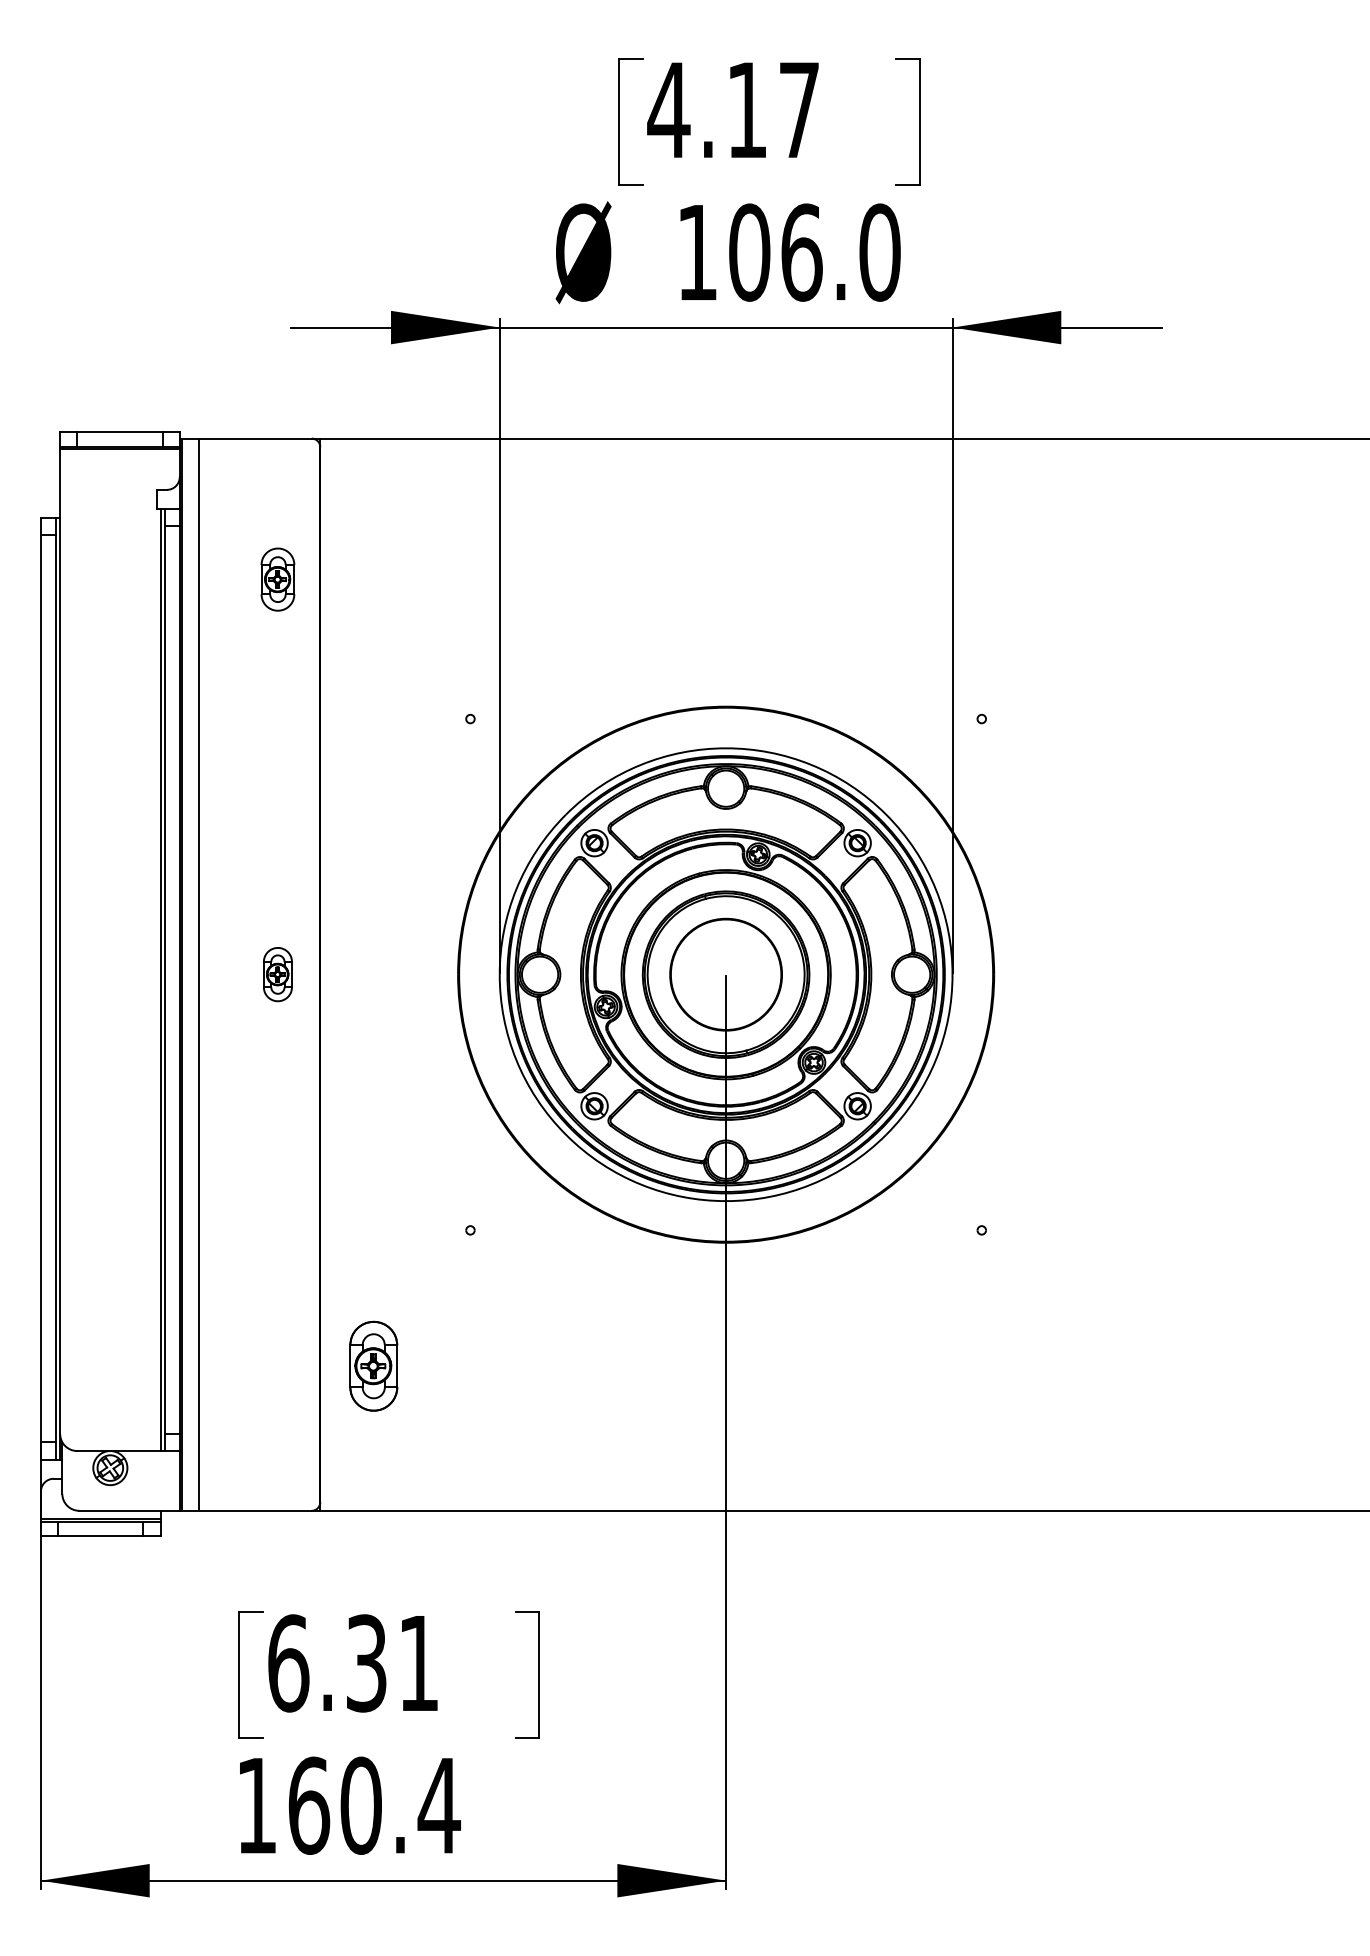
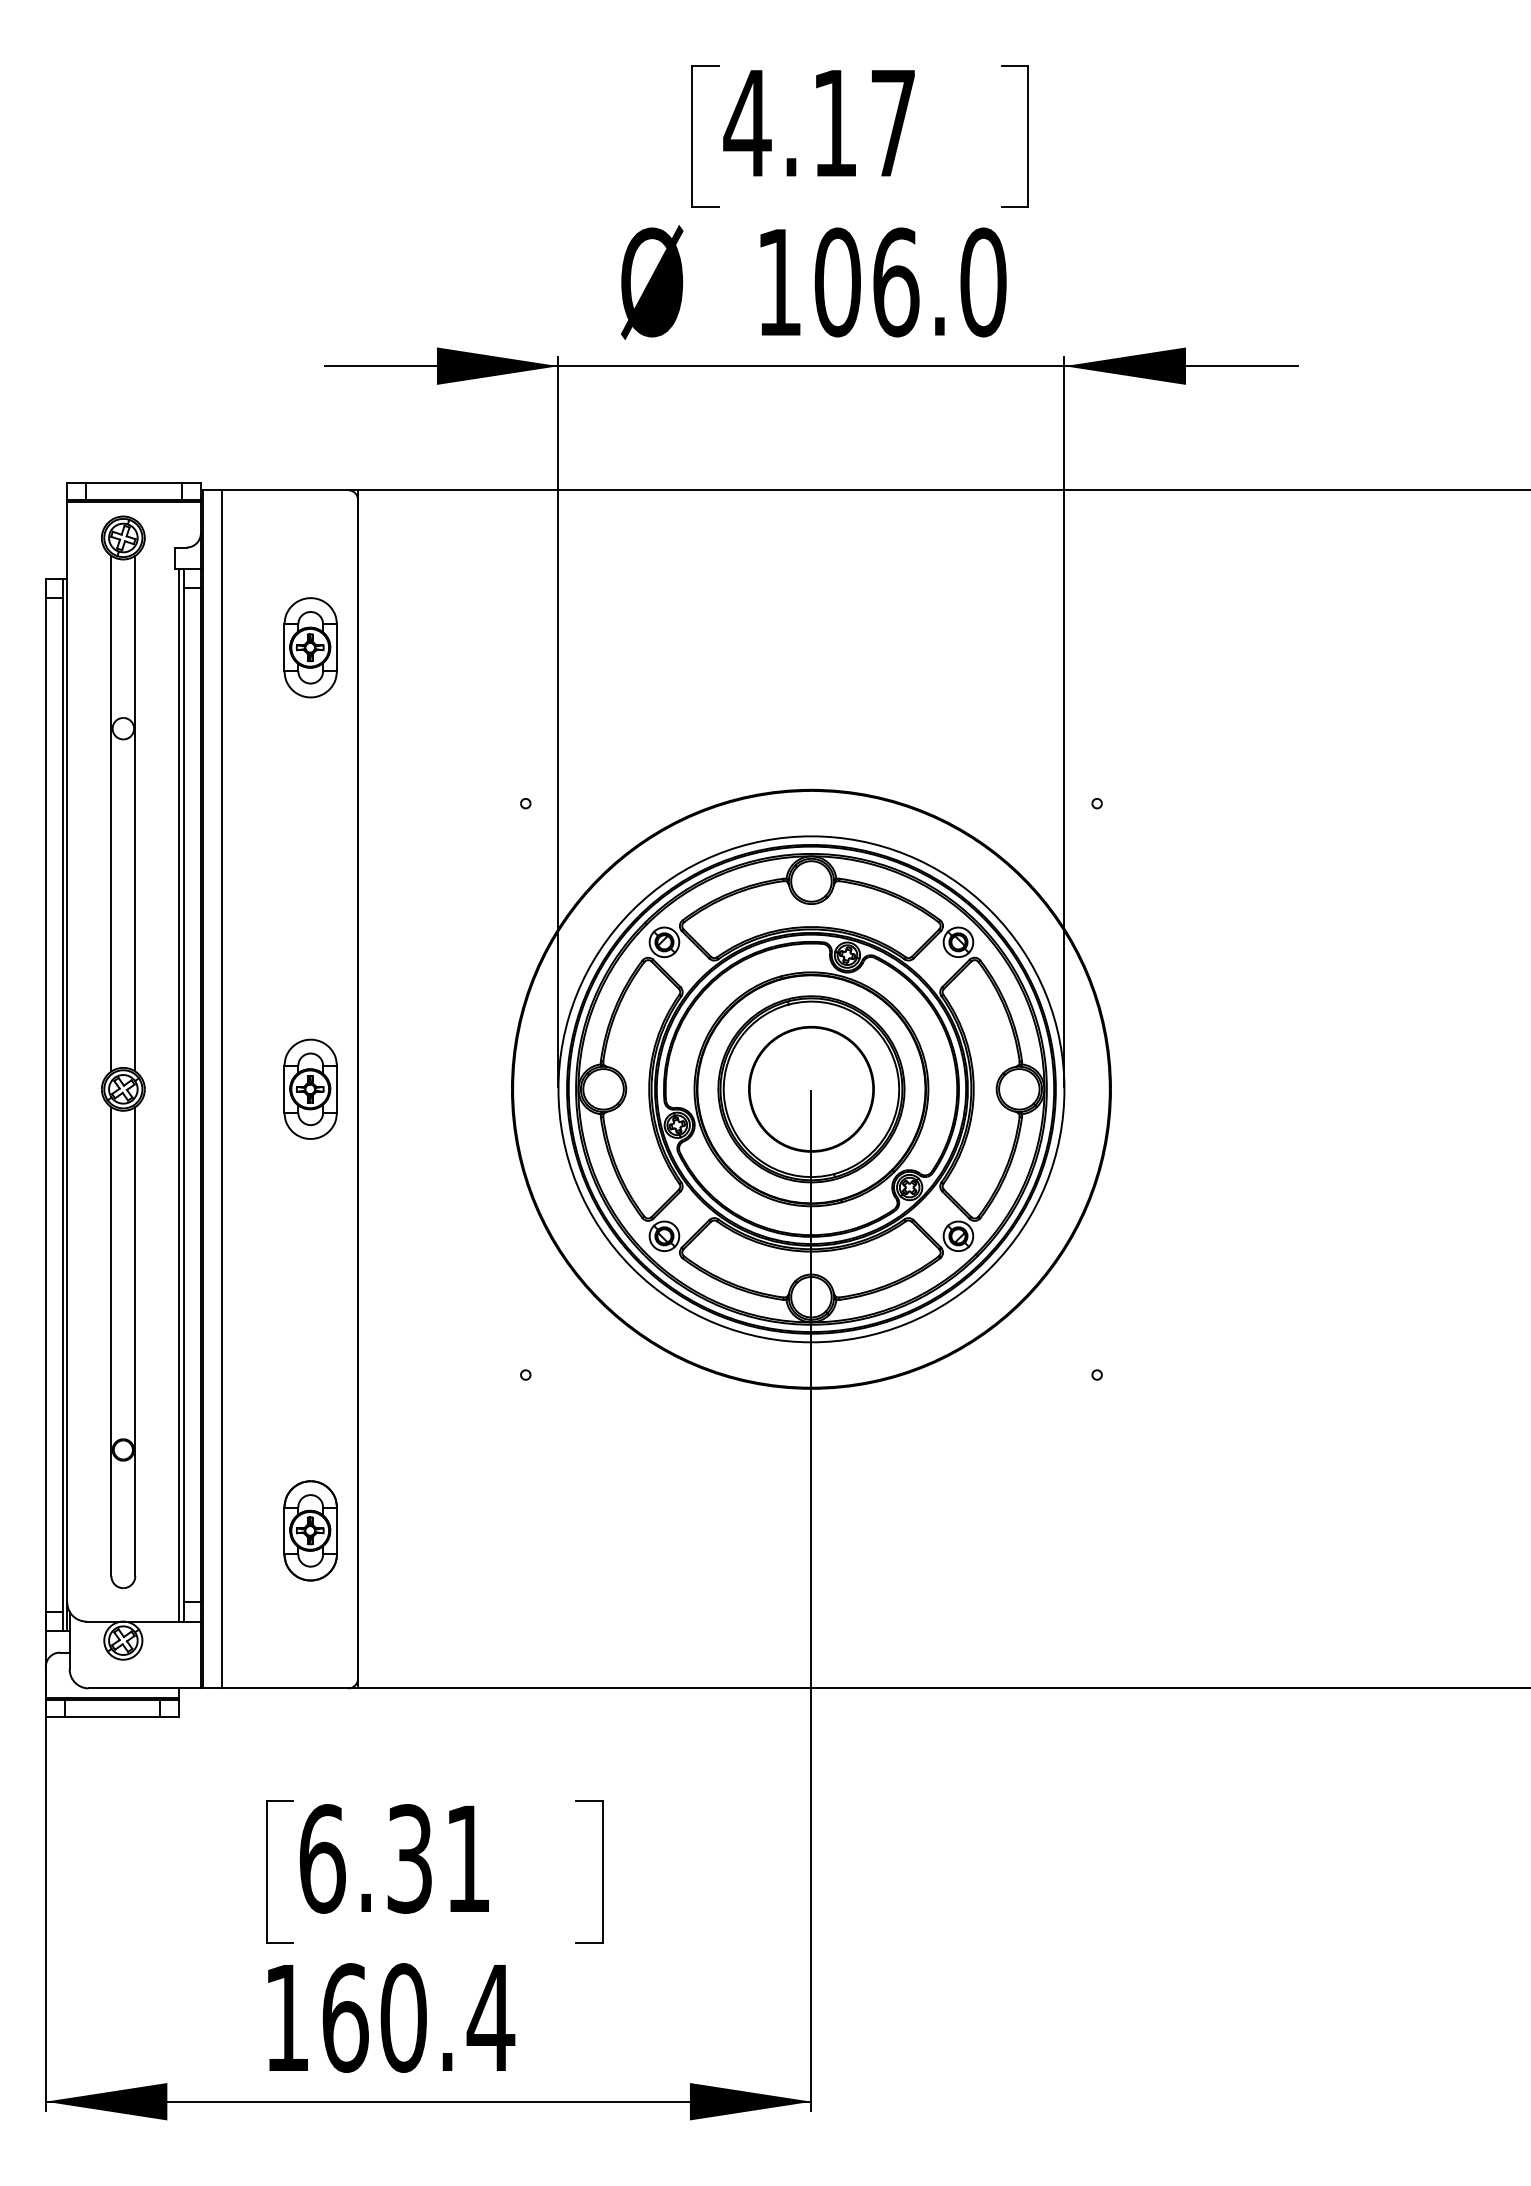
part: (277, 579) -> (310, 647), size x1.43
part: (110, 940) -> (123, 1051), added
part: (277, 973) -> (310, 1088), size x1.67
part: (373, 1365) -> (310, 1530), moved

